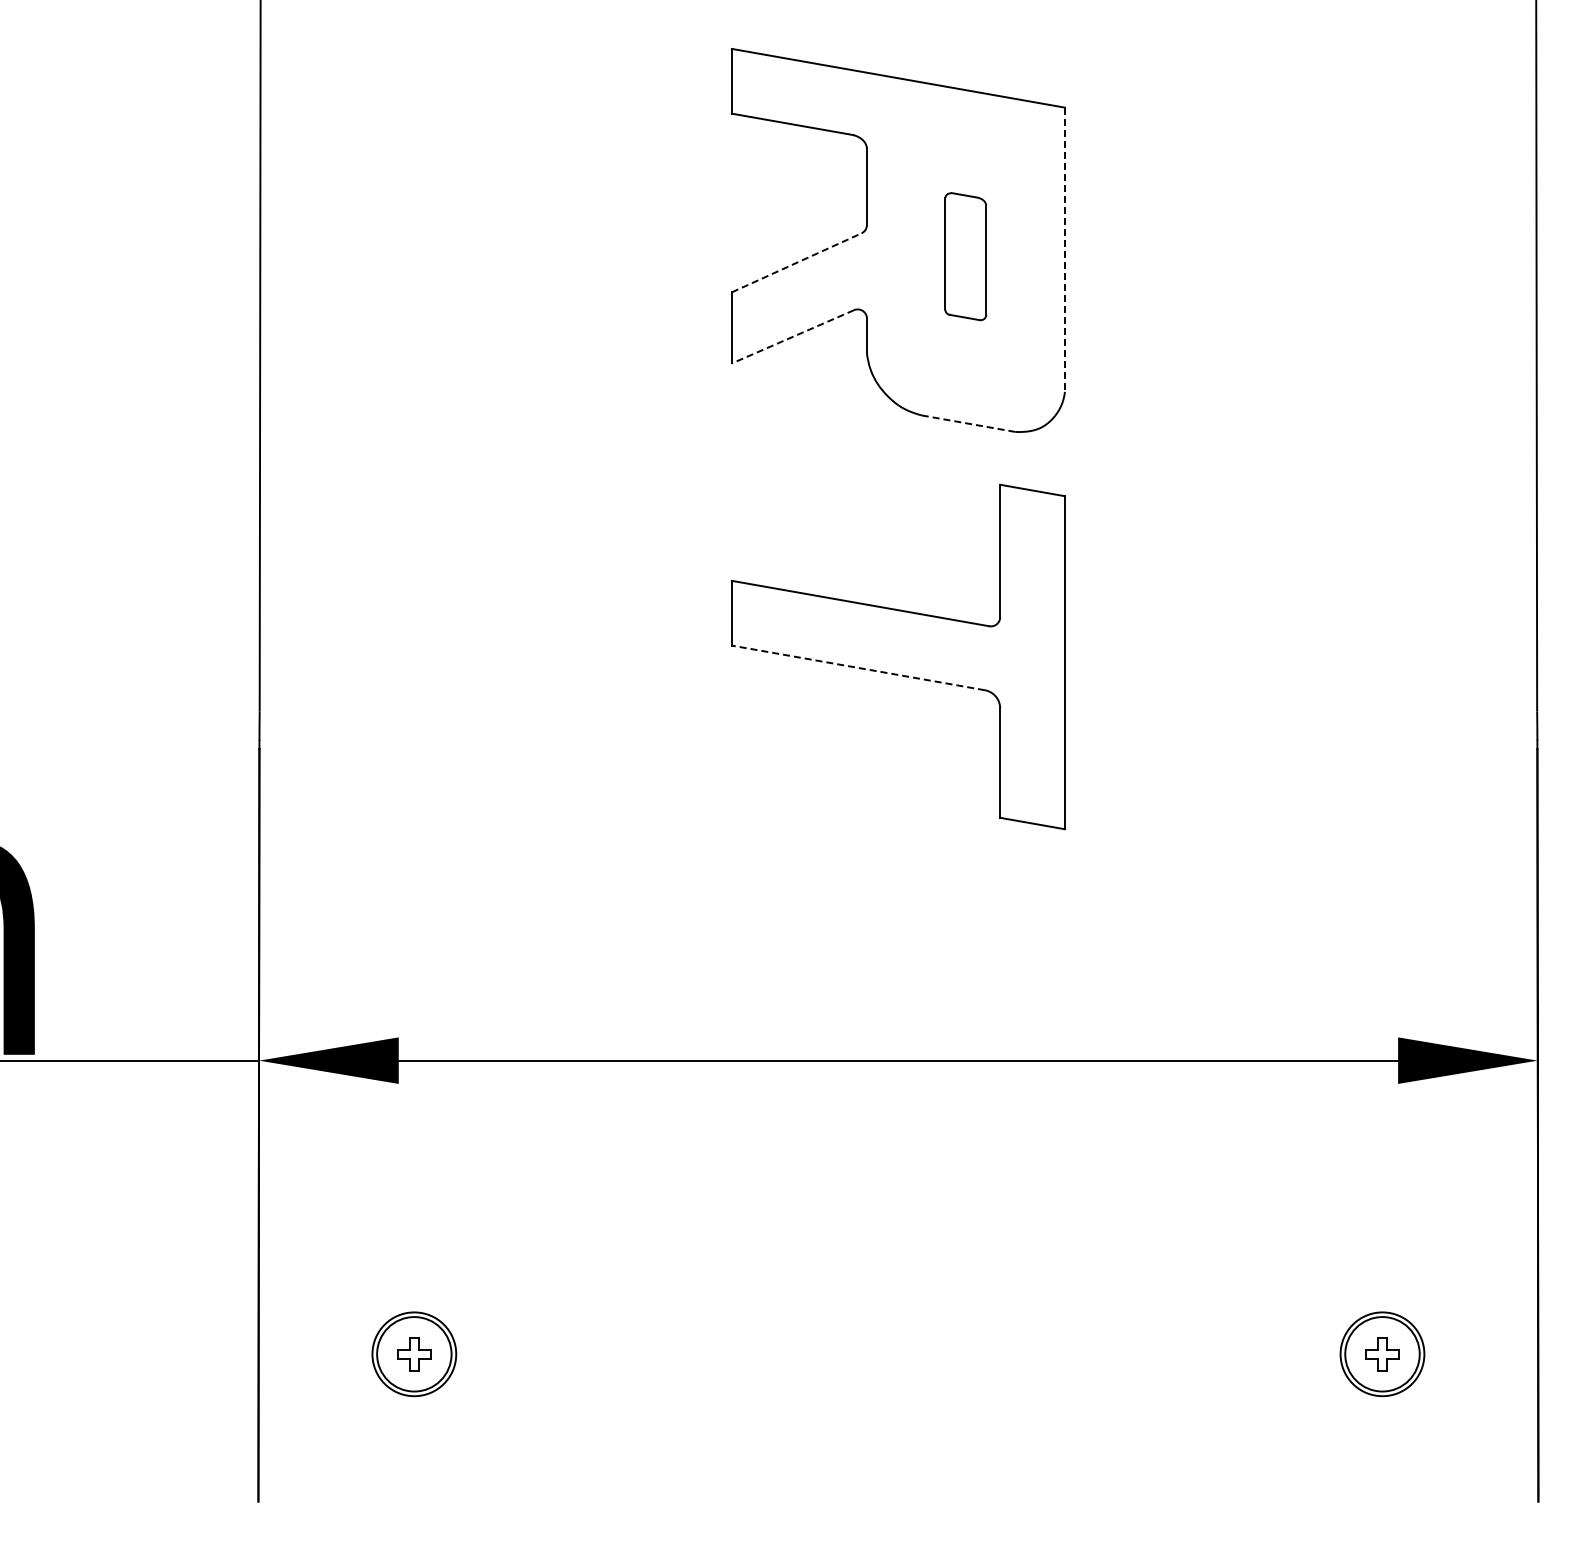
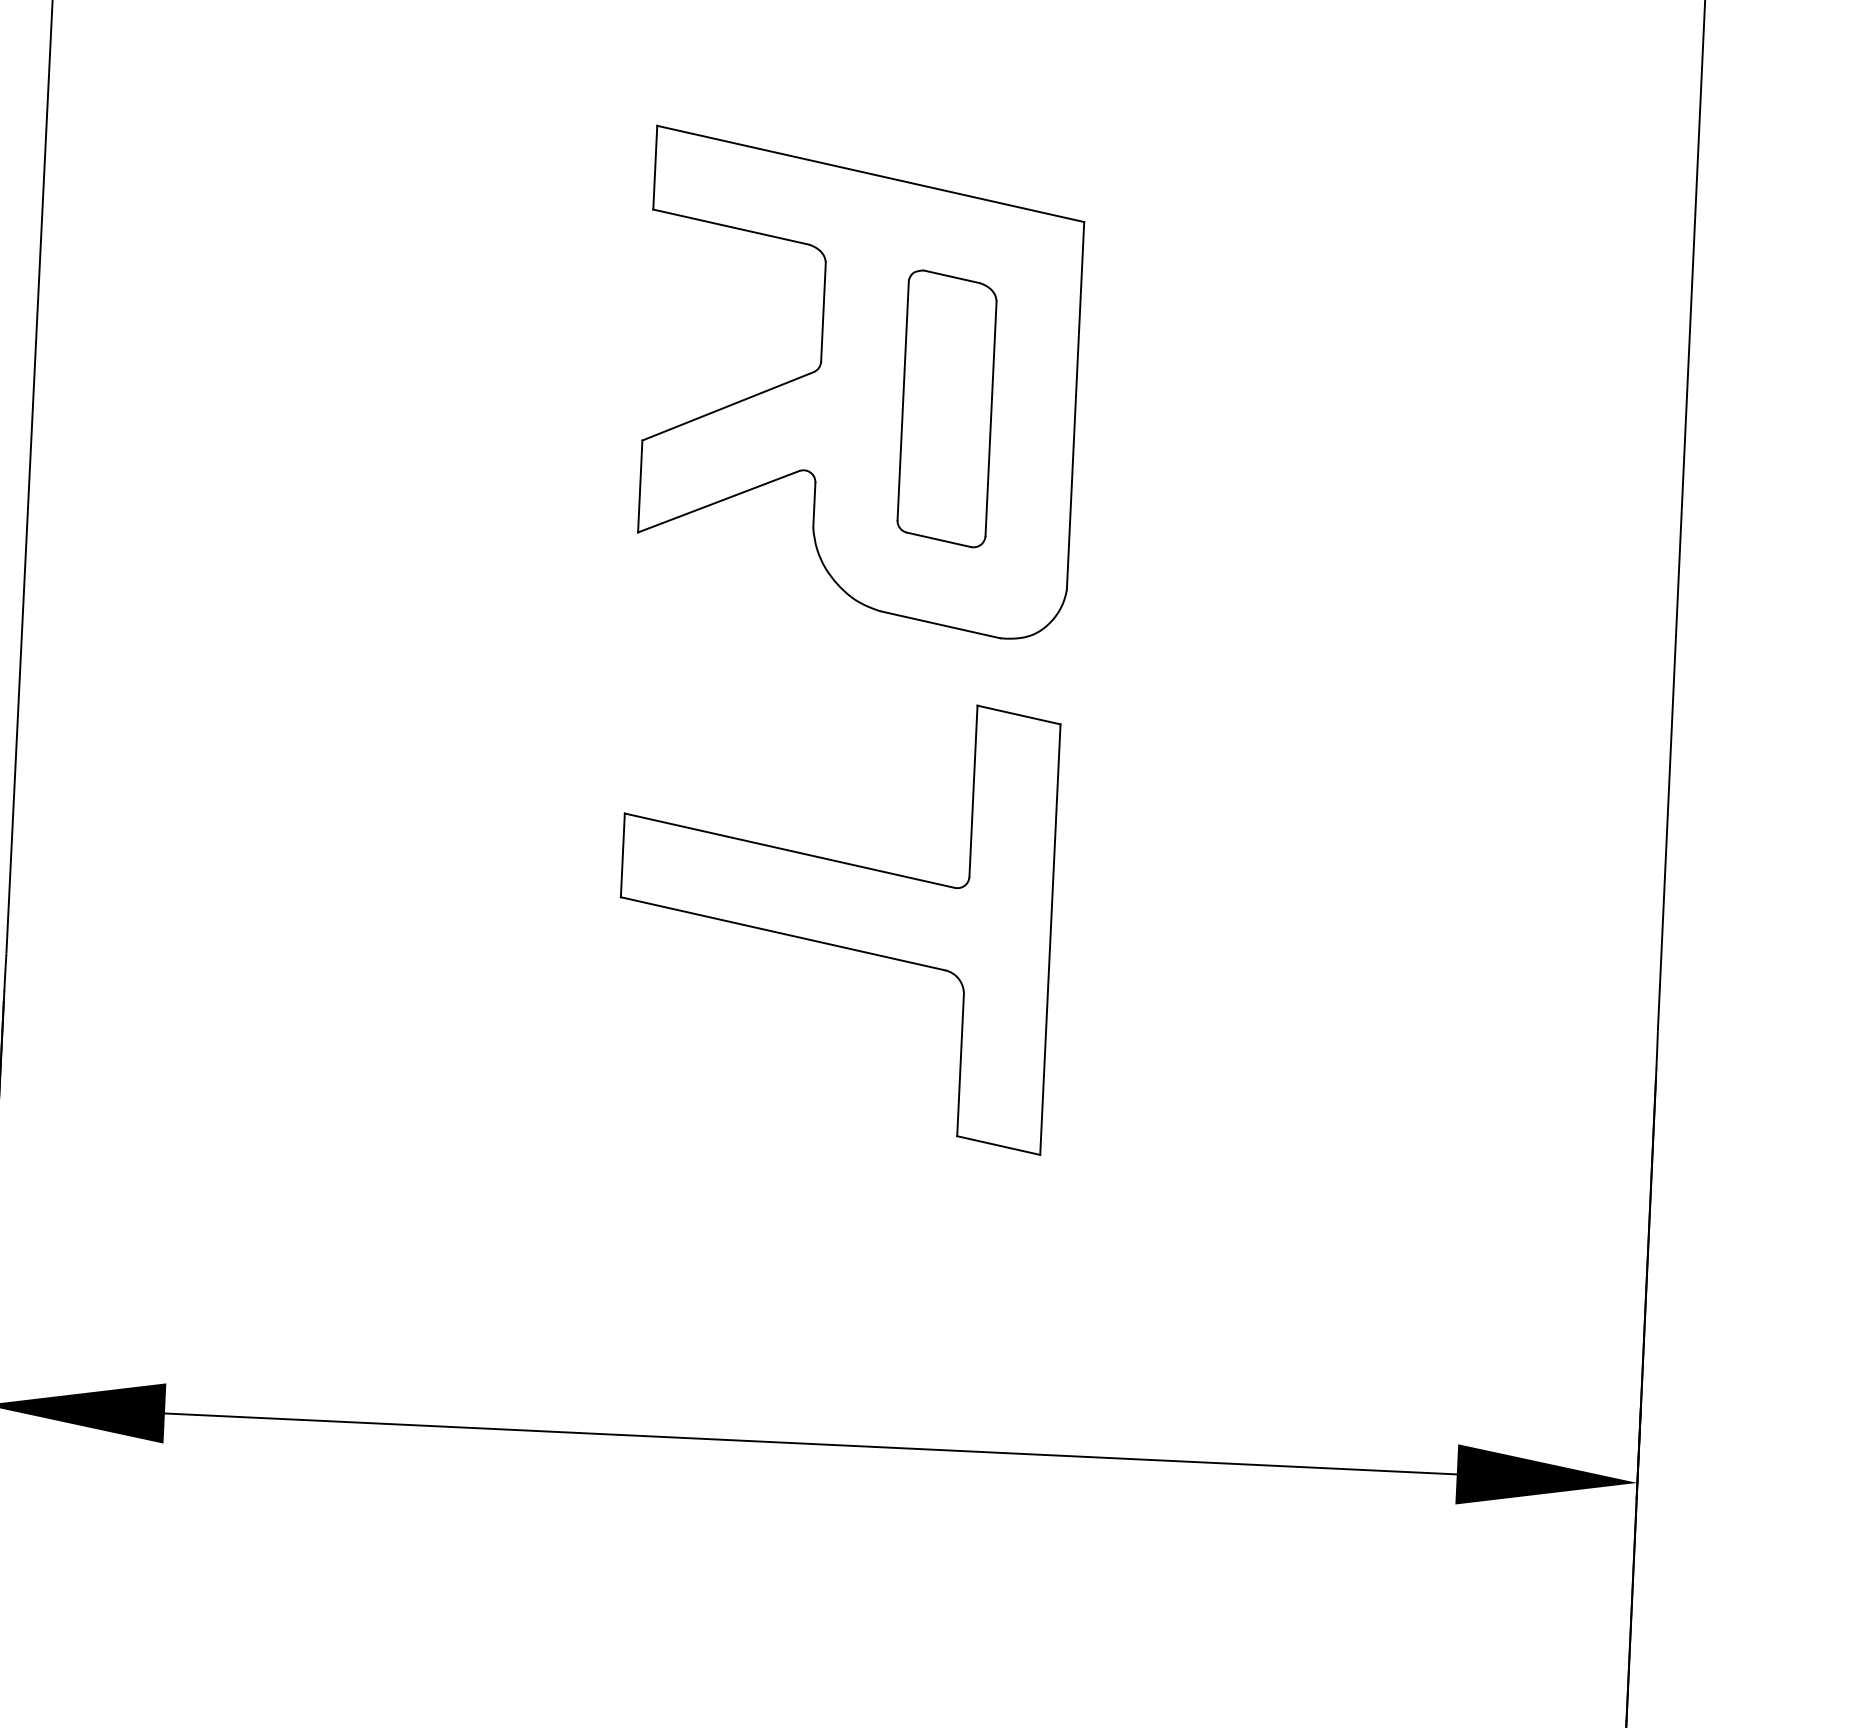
line: (1064, 250) -> (1074, 406), dashed -> solid
part: (965, 256) -> (946, 408), size x1.67
line: (797, 262) -> (729, 405), dashed -> solid
line: (792, 336) -> (718, 501), dashed -> solid
line: (968, 423) -> (940, 624), dashed -> solid
line: (857, 667) -> (781, 933), dashed -> solid

